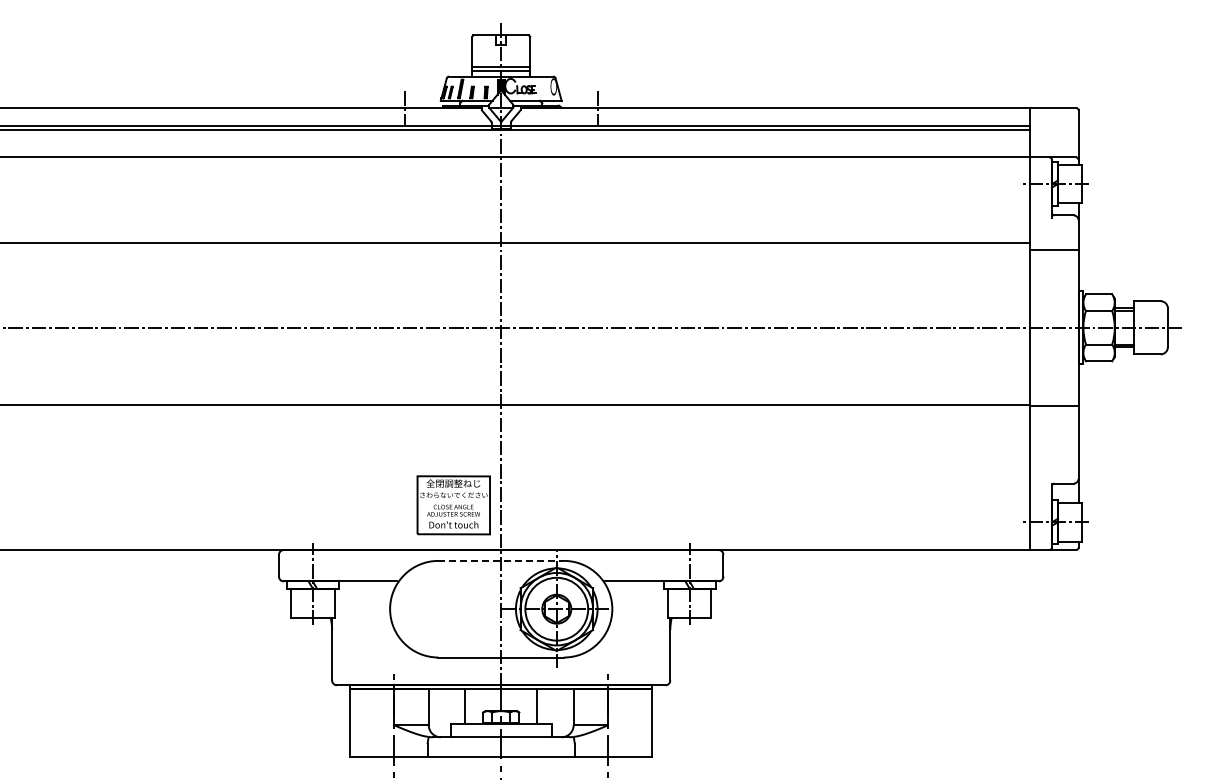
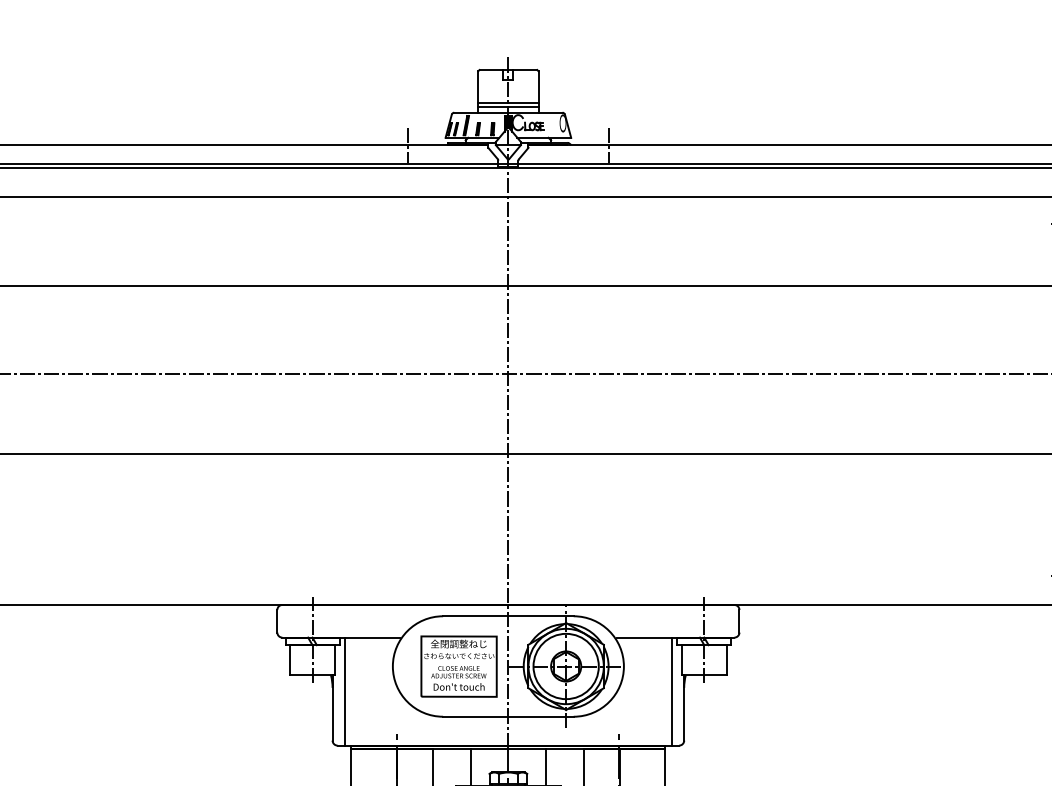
part: (453, 505) -> (458, 666), moved
line: (501, 560) -> (508, 615), dashed -> solid
line: (343, 633) -> (344, 691), added
line: (658, 633) -> (671, 691), added

